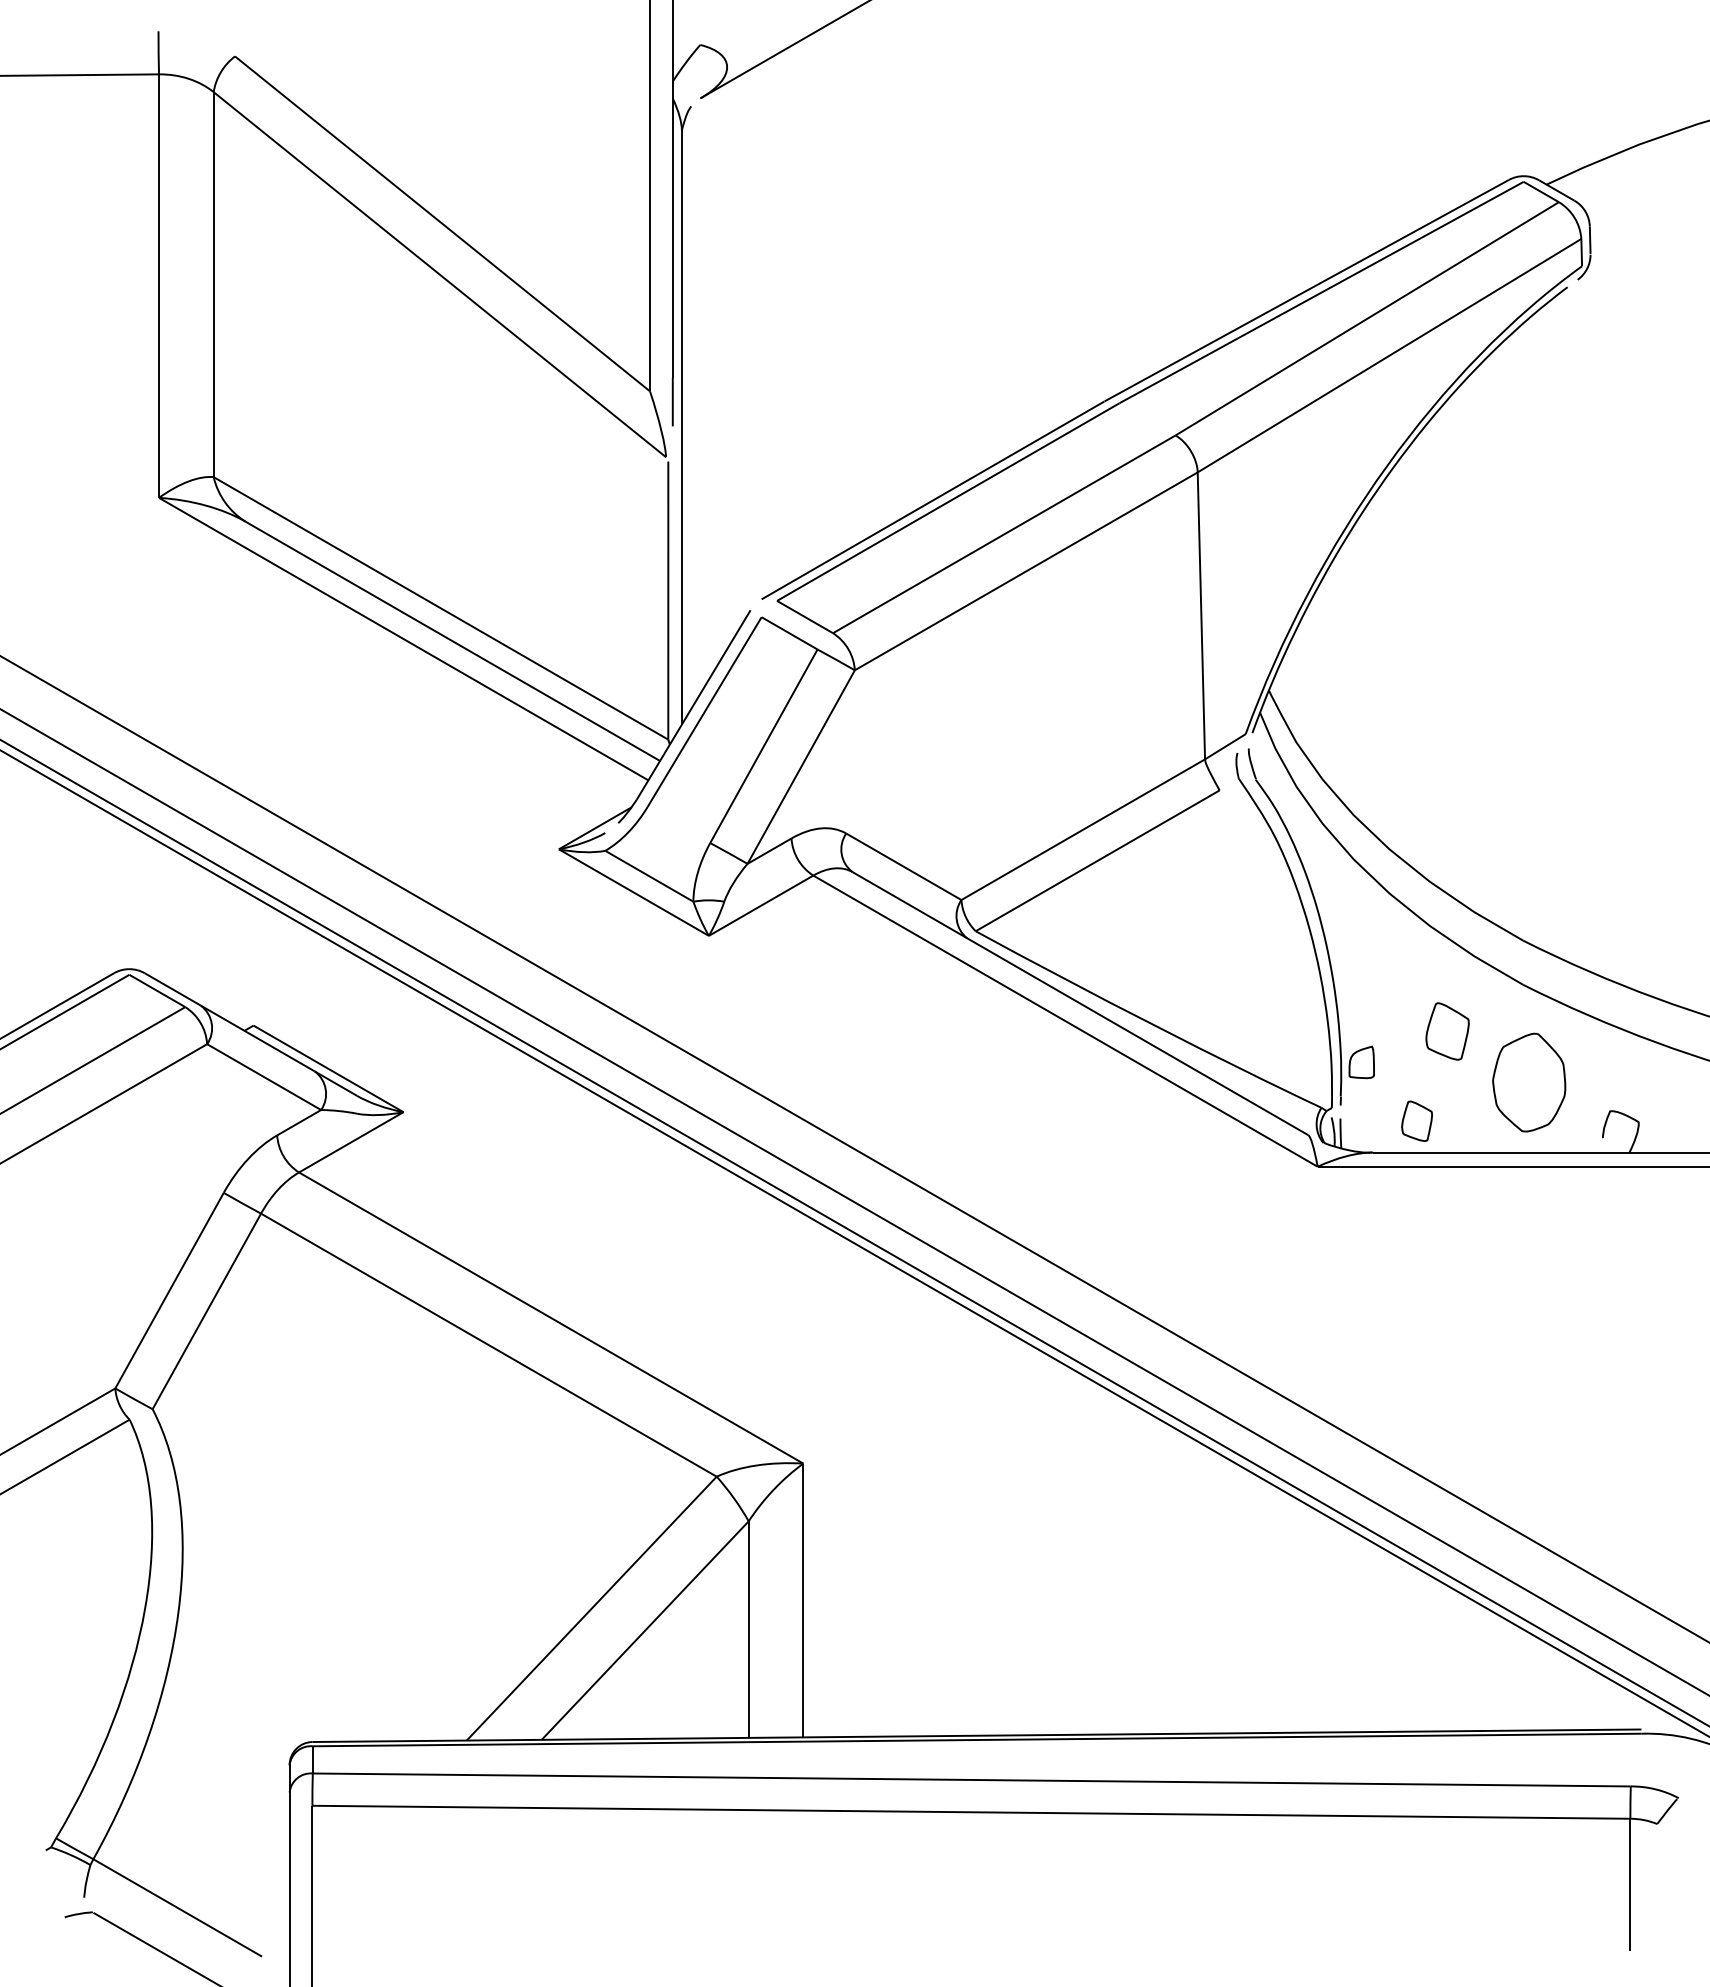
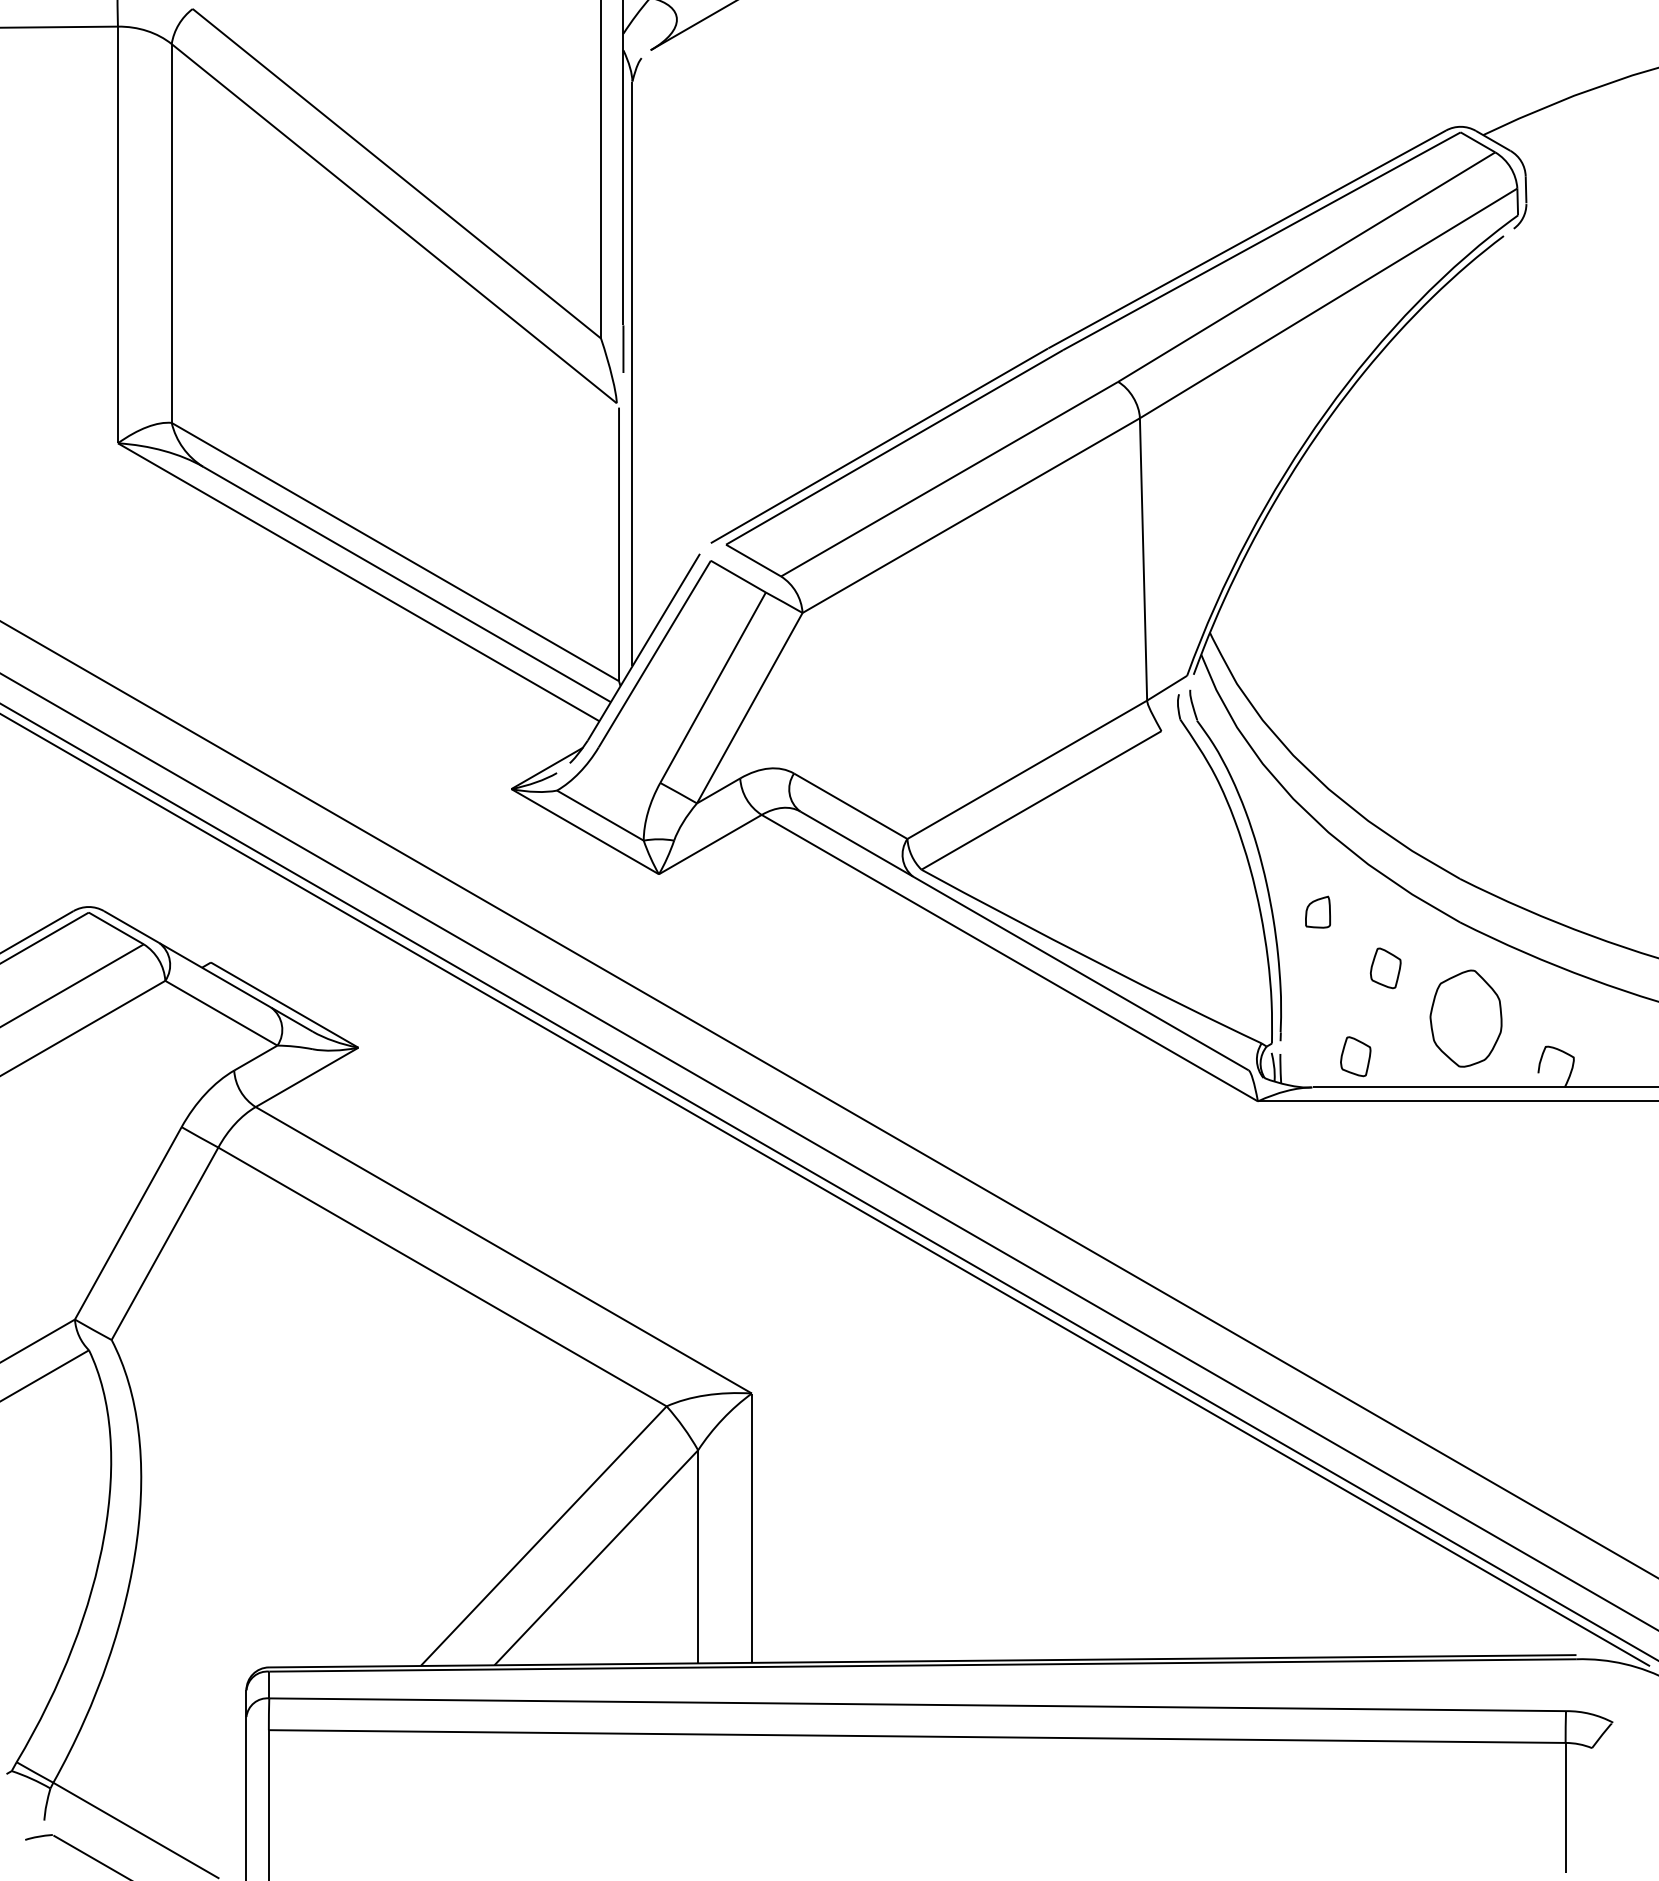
part: (1447, 1031) -> (1385, 968), size x0.71
part: (1361, 1062) -> (1317, 912), moved

